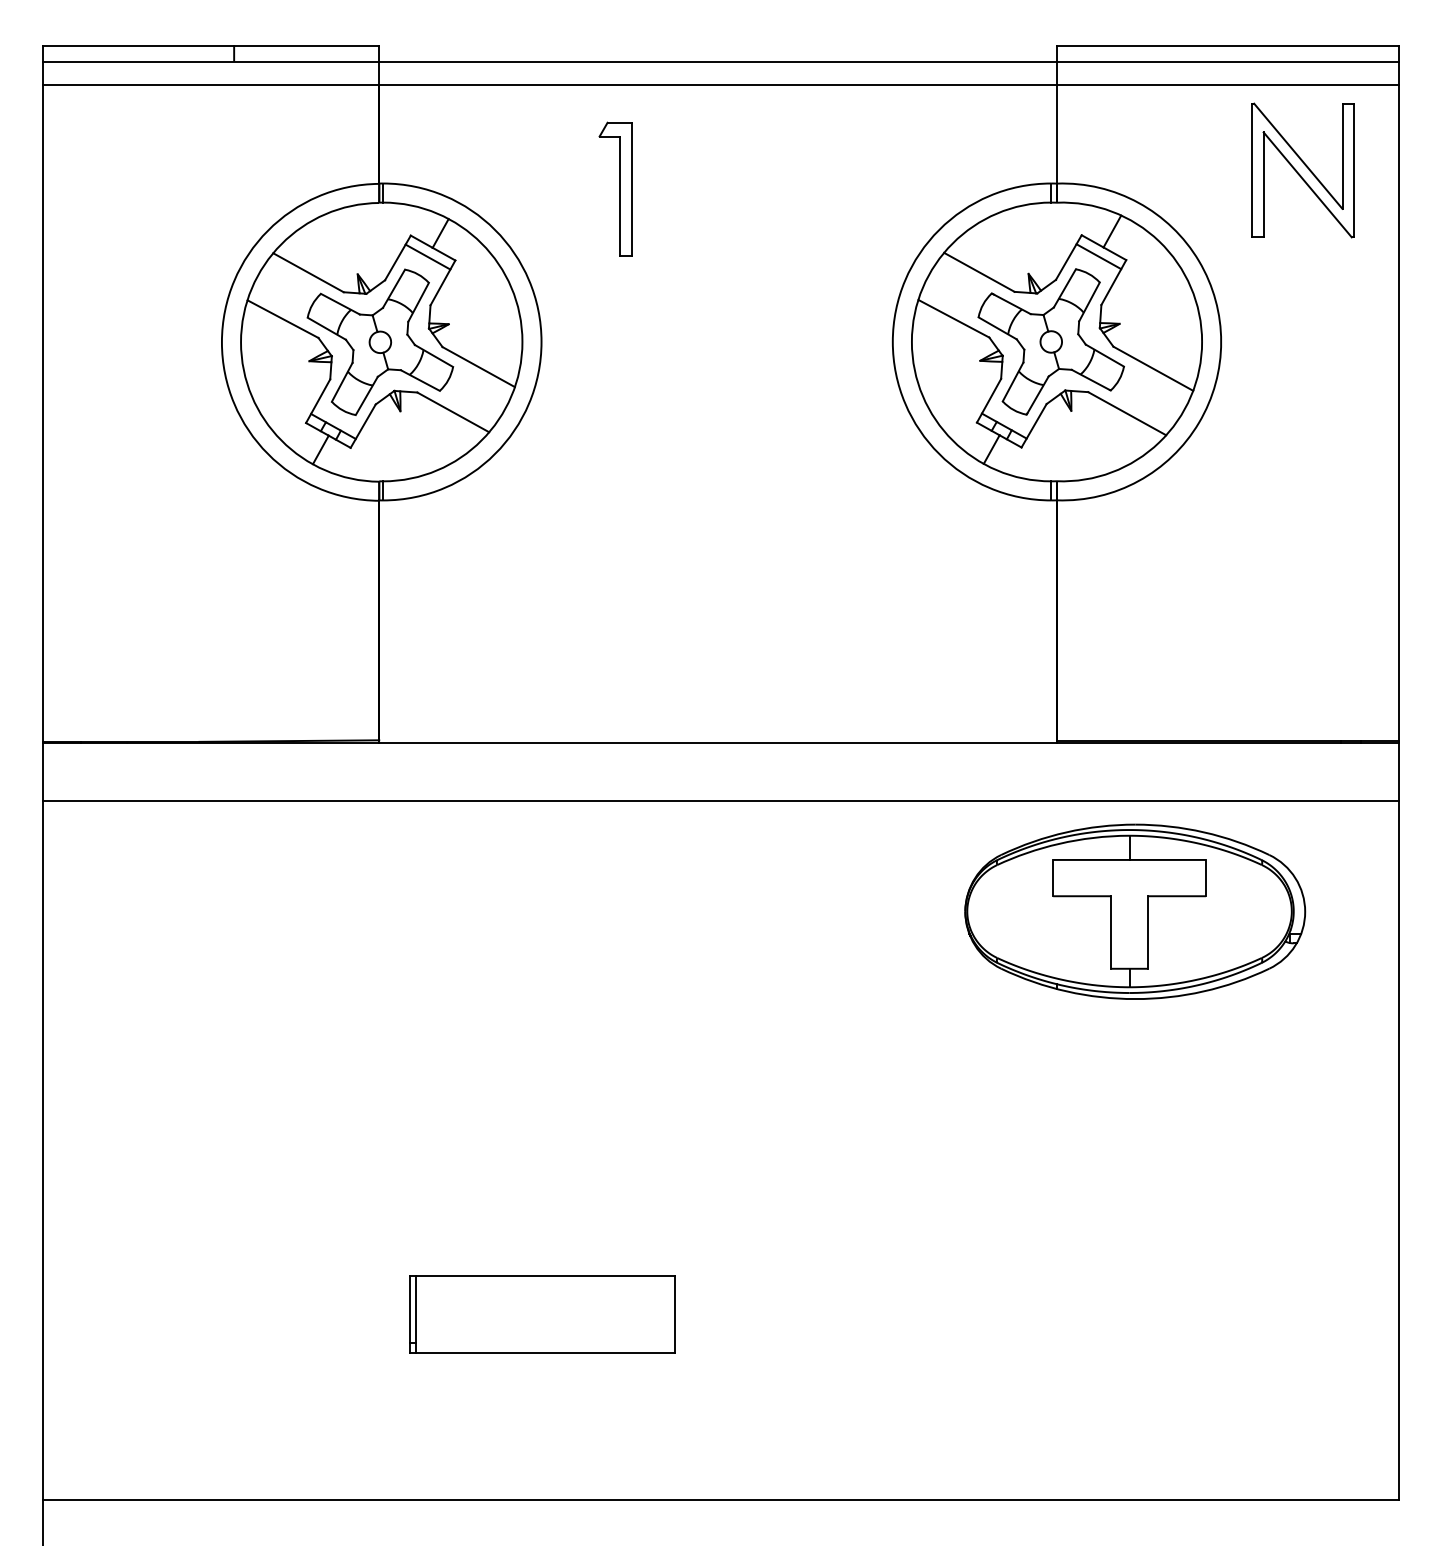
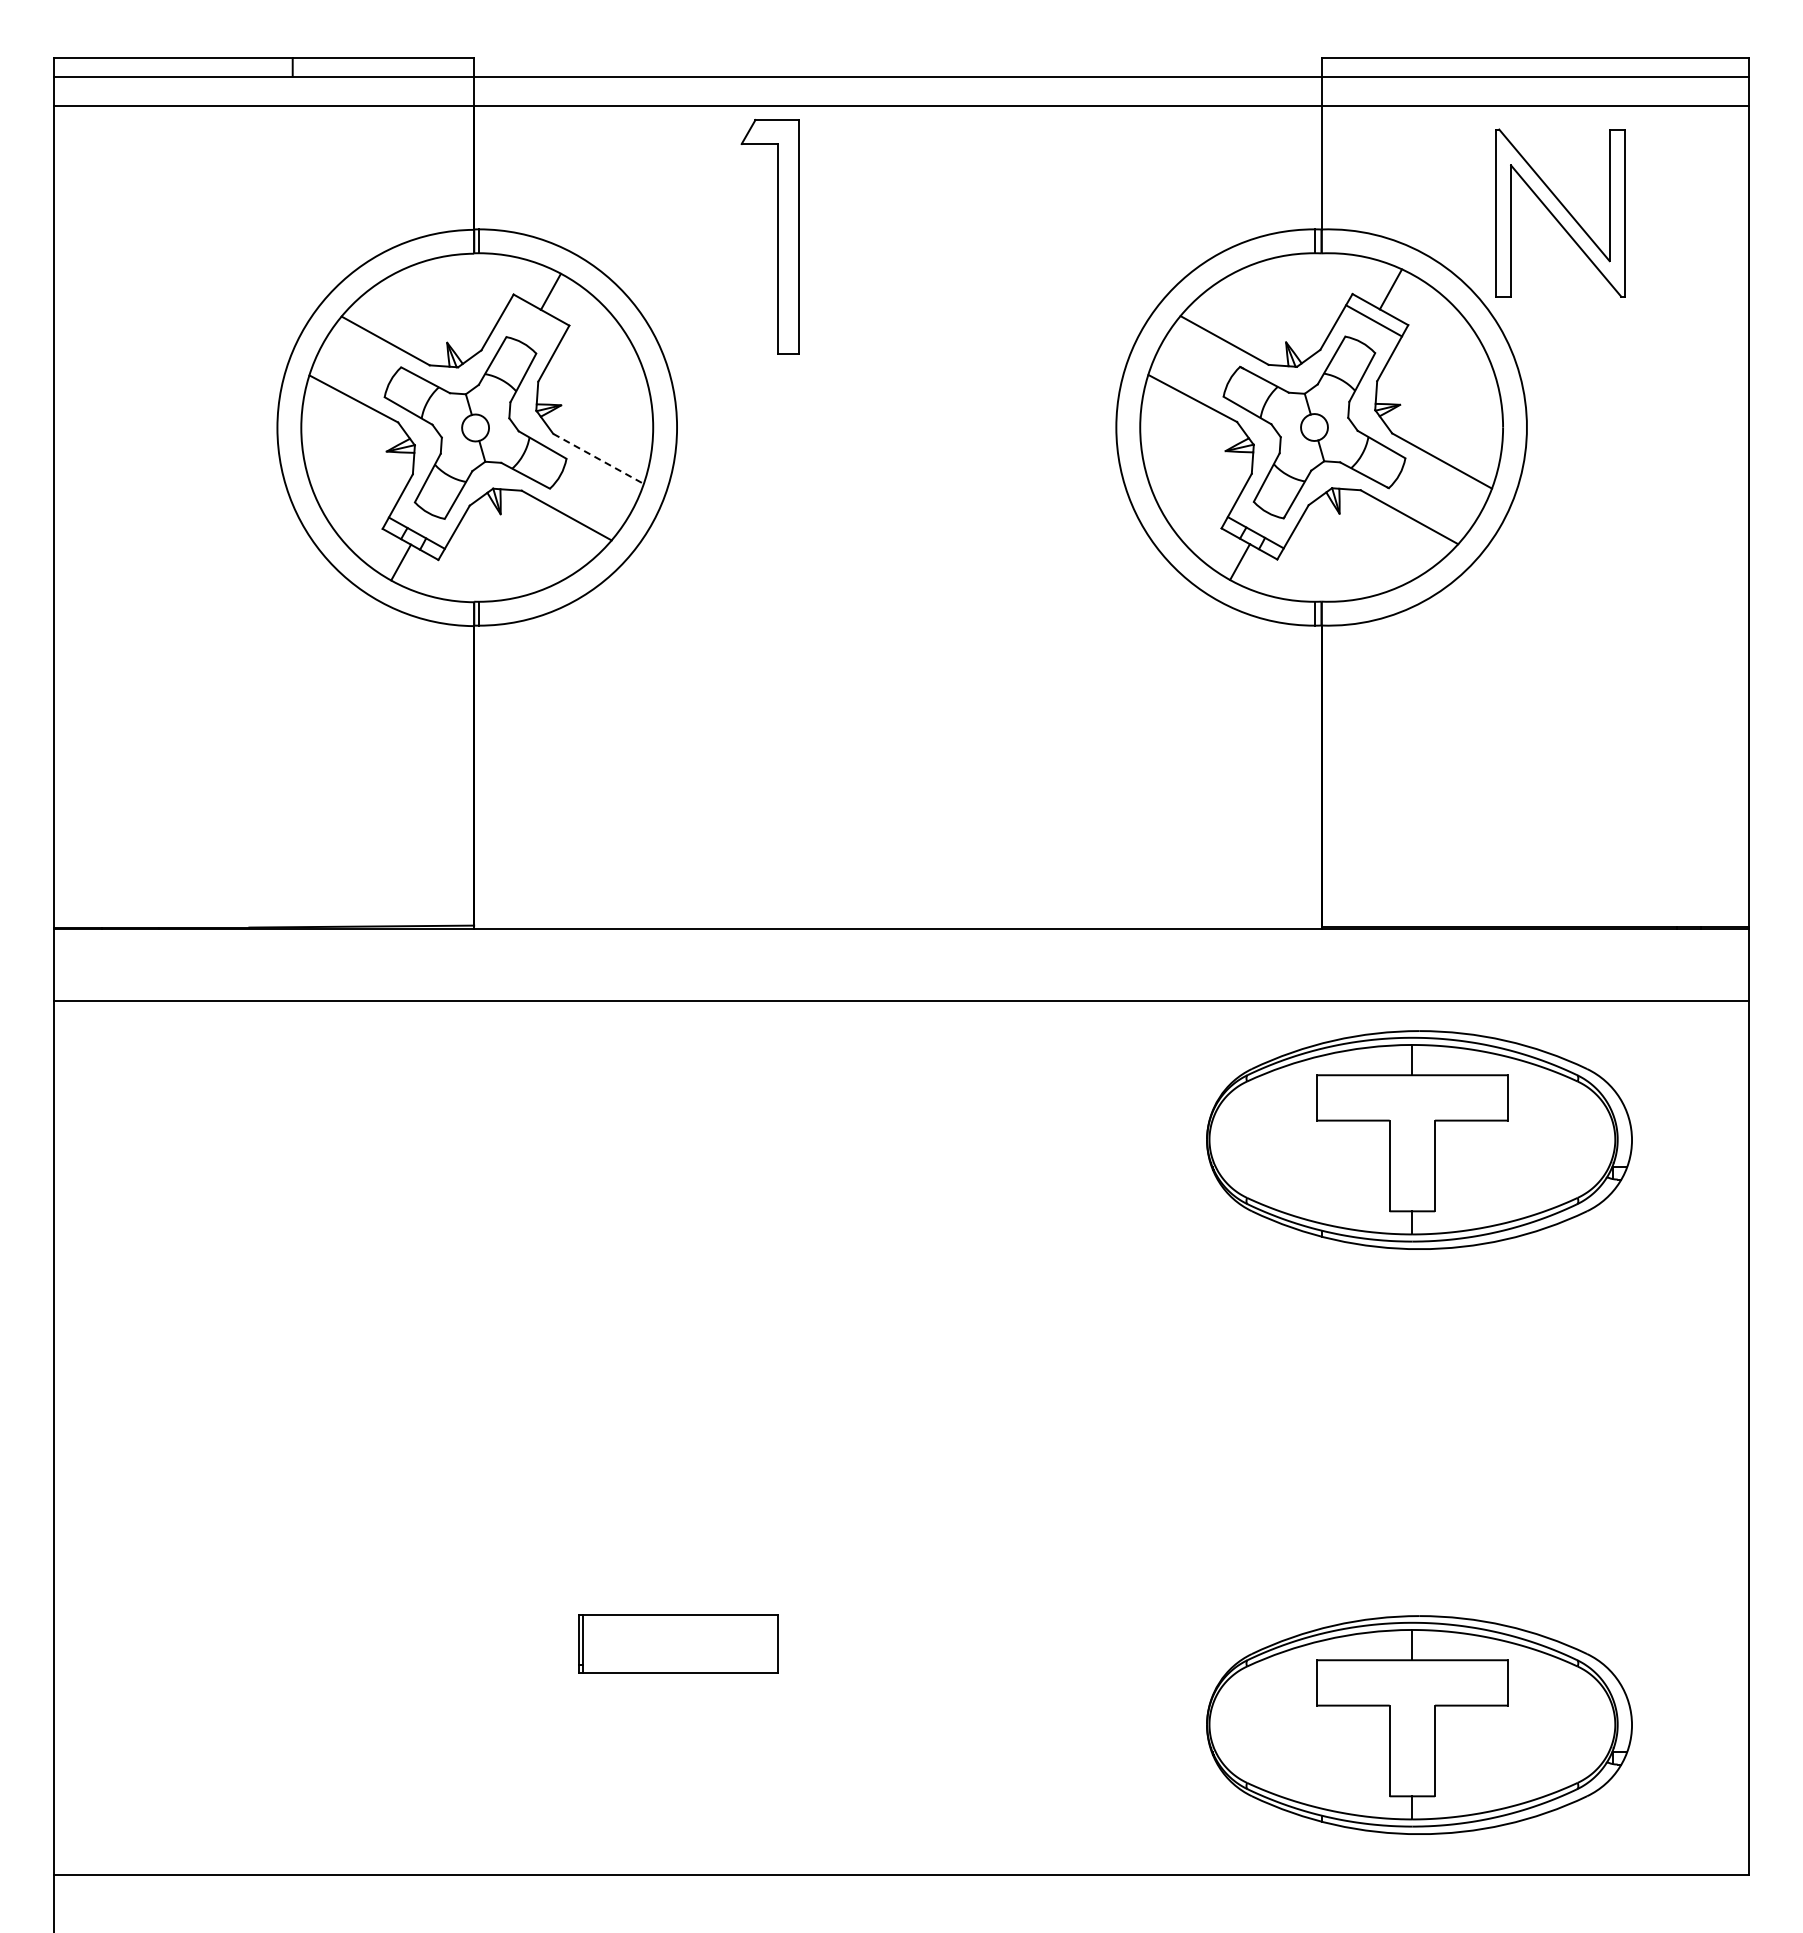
part: (1303, 170) -> (1560, 212), moved
part: (615, 189) -> (769, 236), size x1.4
line: (428, 256) -> (535, 320), removed
line: (478, 366) -> (598, 458), solid -> dashed
part: (541, 1314) -> (677, 1643), size x0.6
part: (1135, 1379) -> (1419, 1724), added

